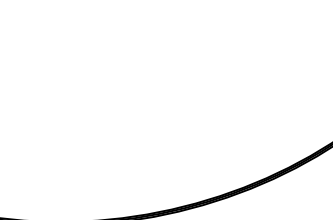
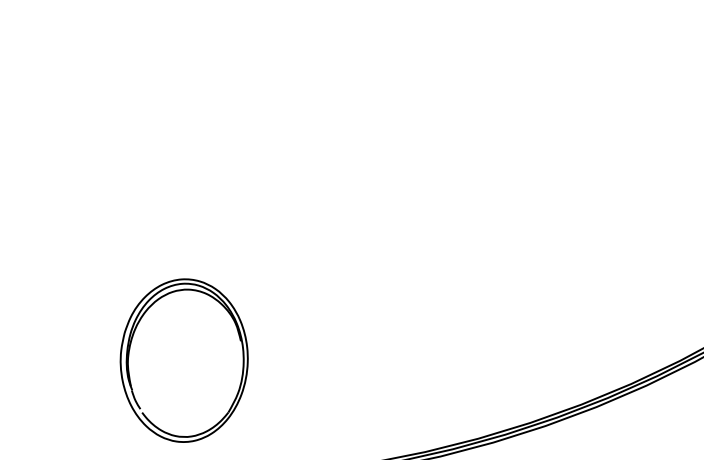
part: (60, 167) -> (183, 360), added

